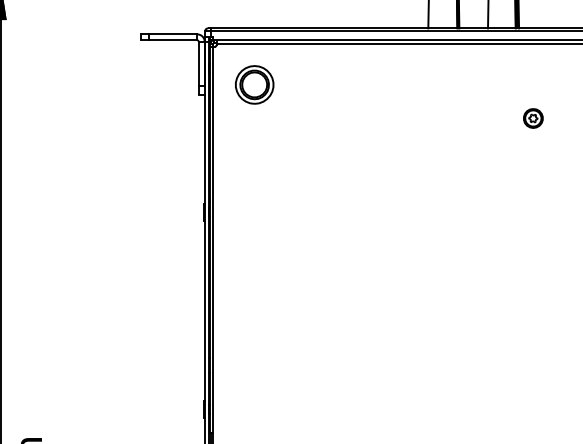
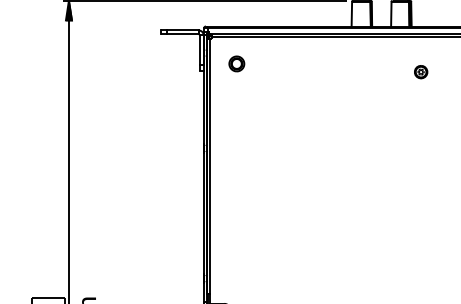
part: (254, 84) -> (236, 63), size x0.6
part: (533, 119) -> (421, 72), moved

